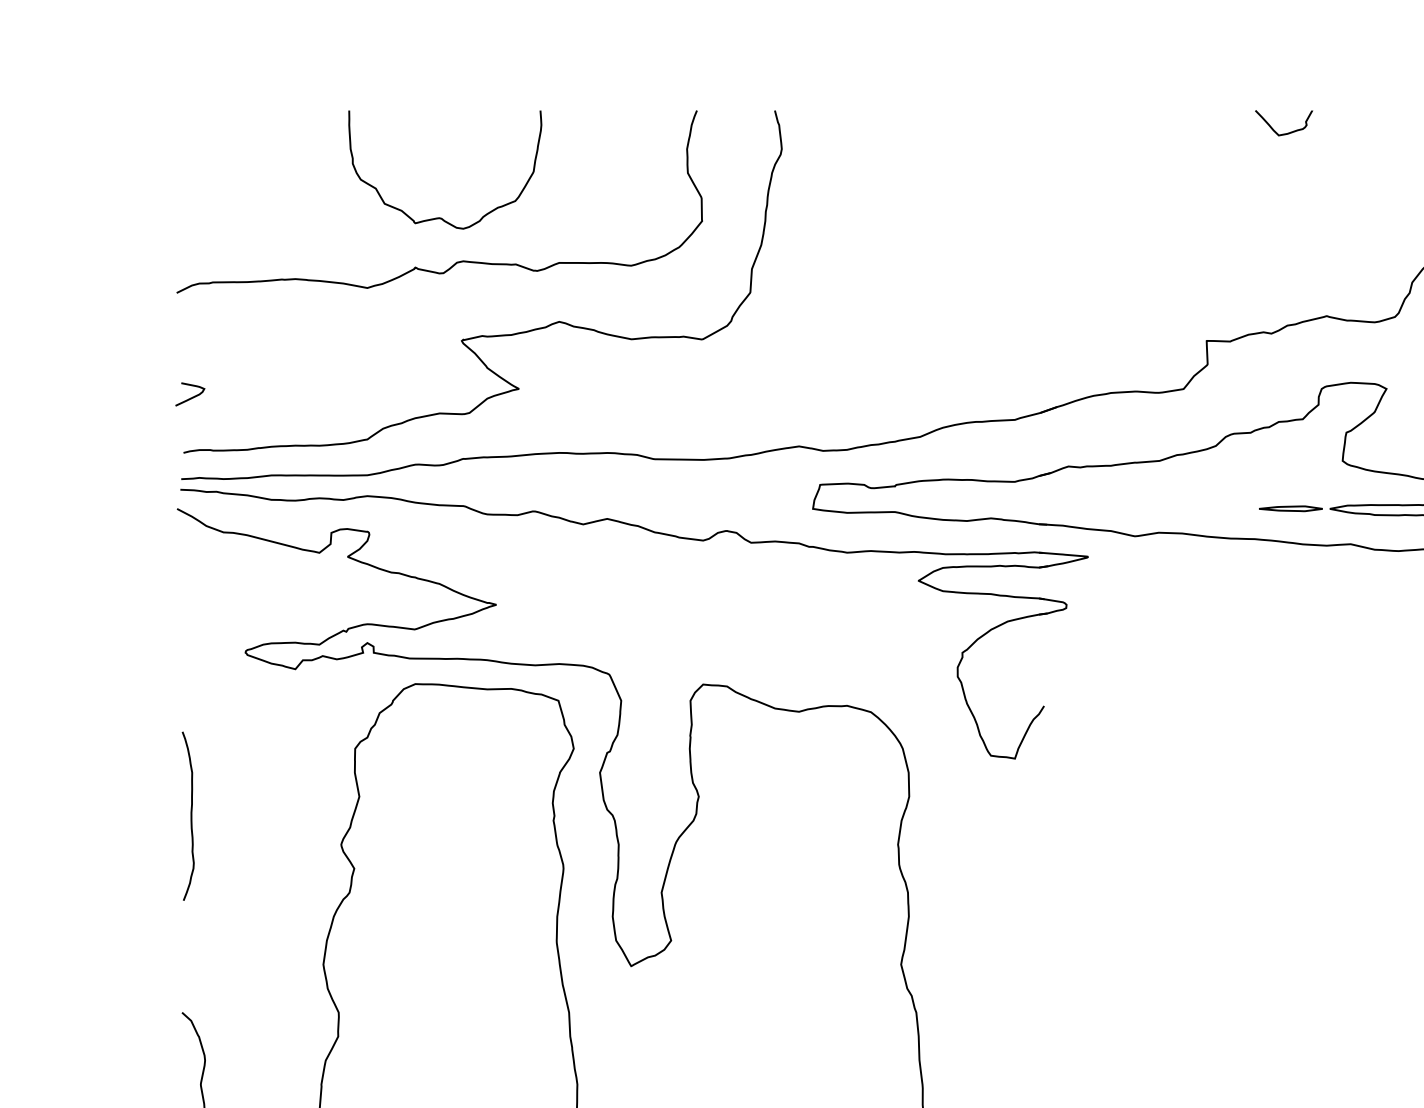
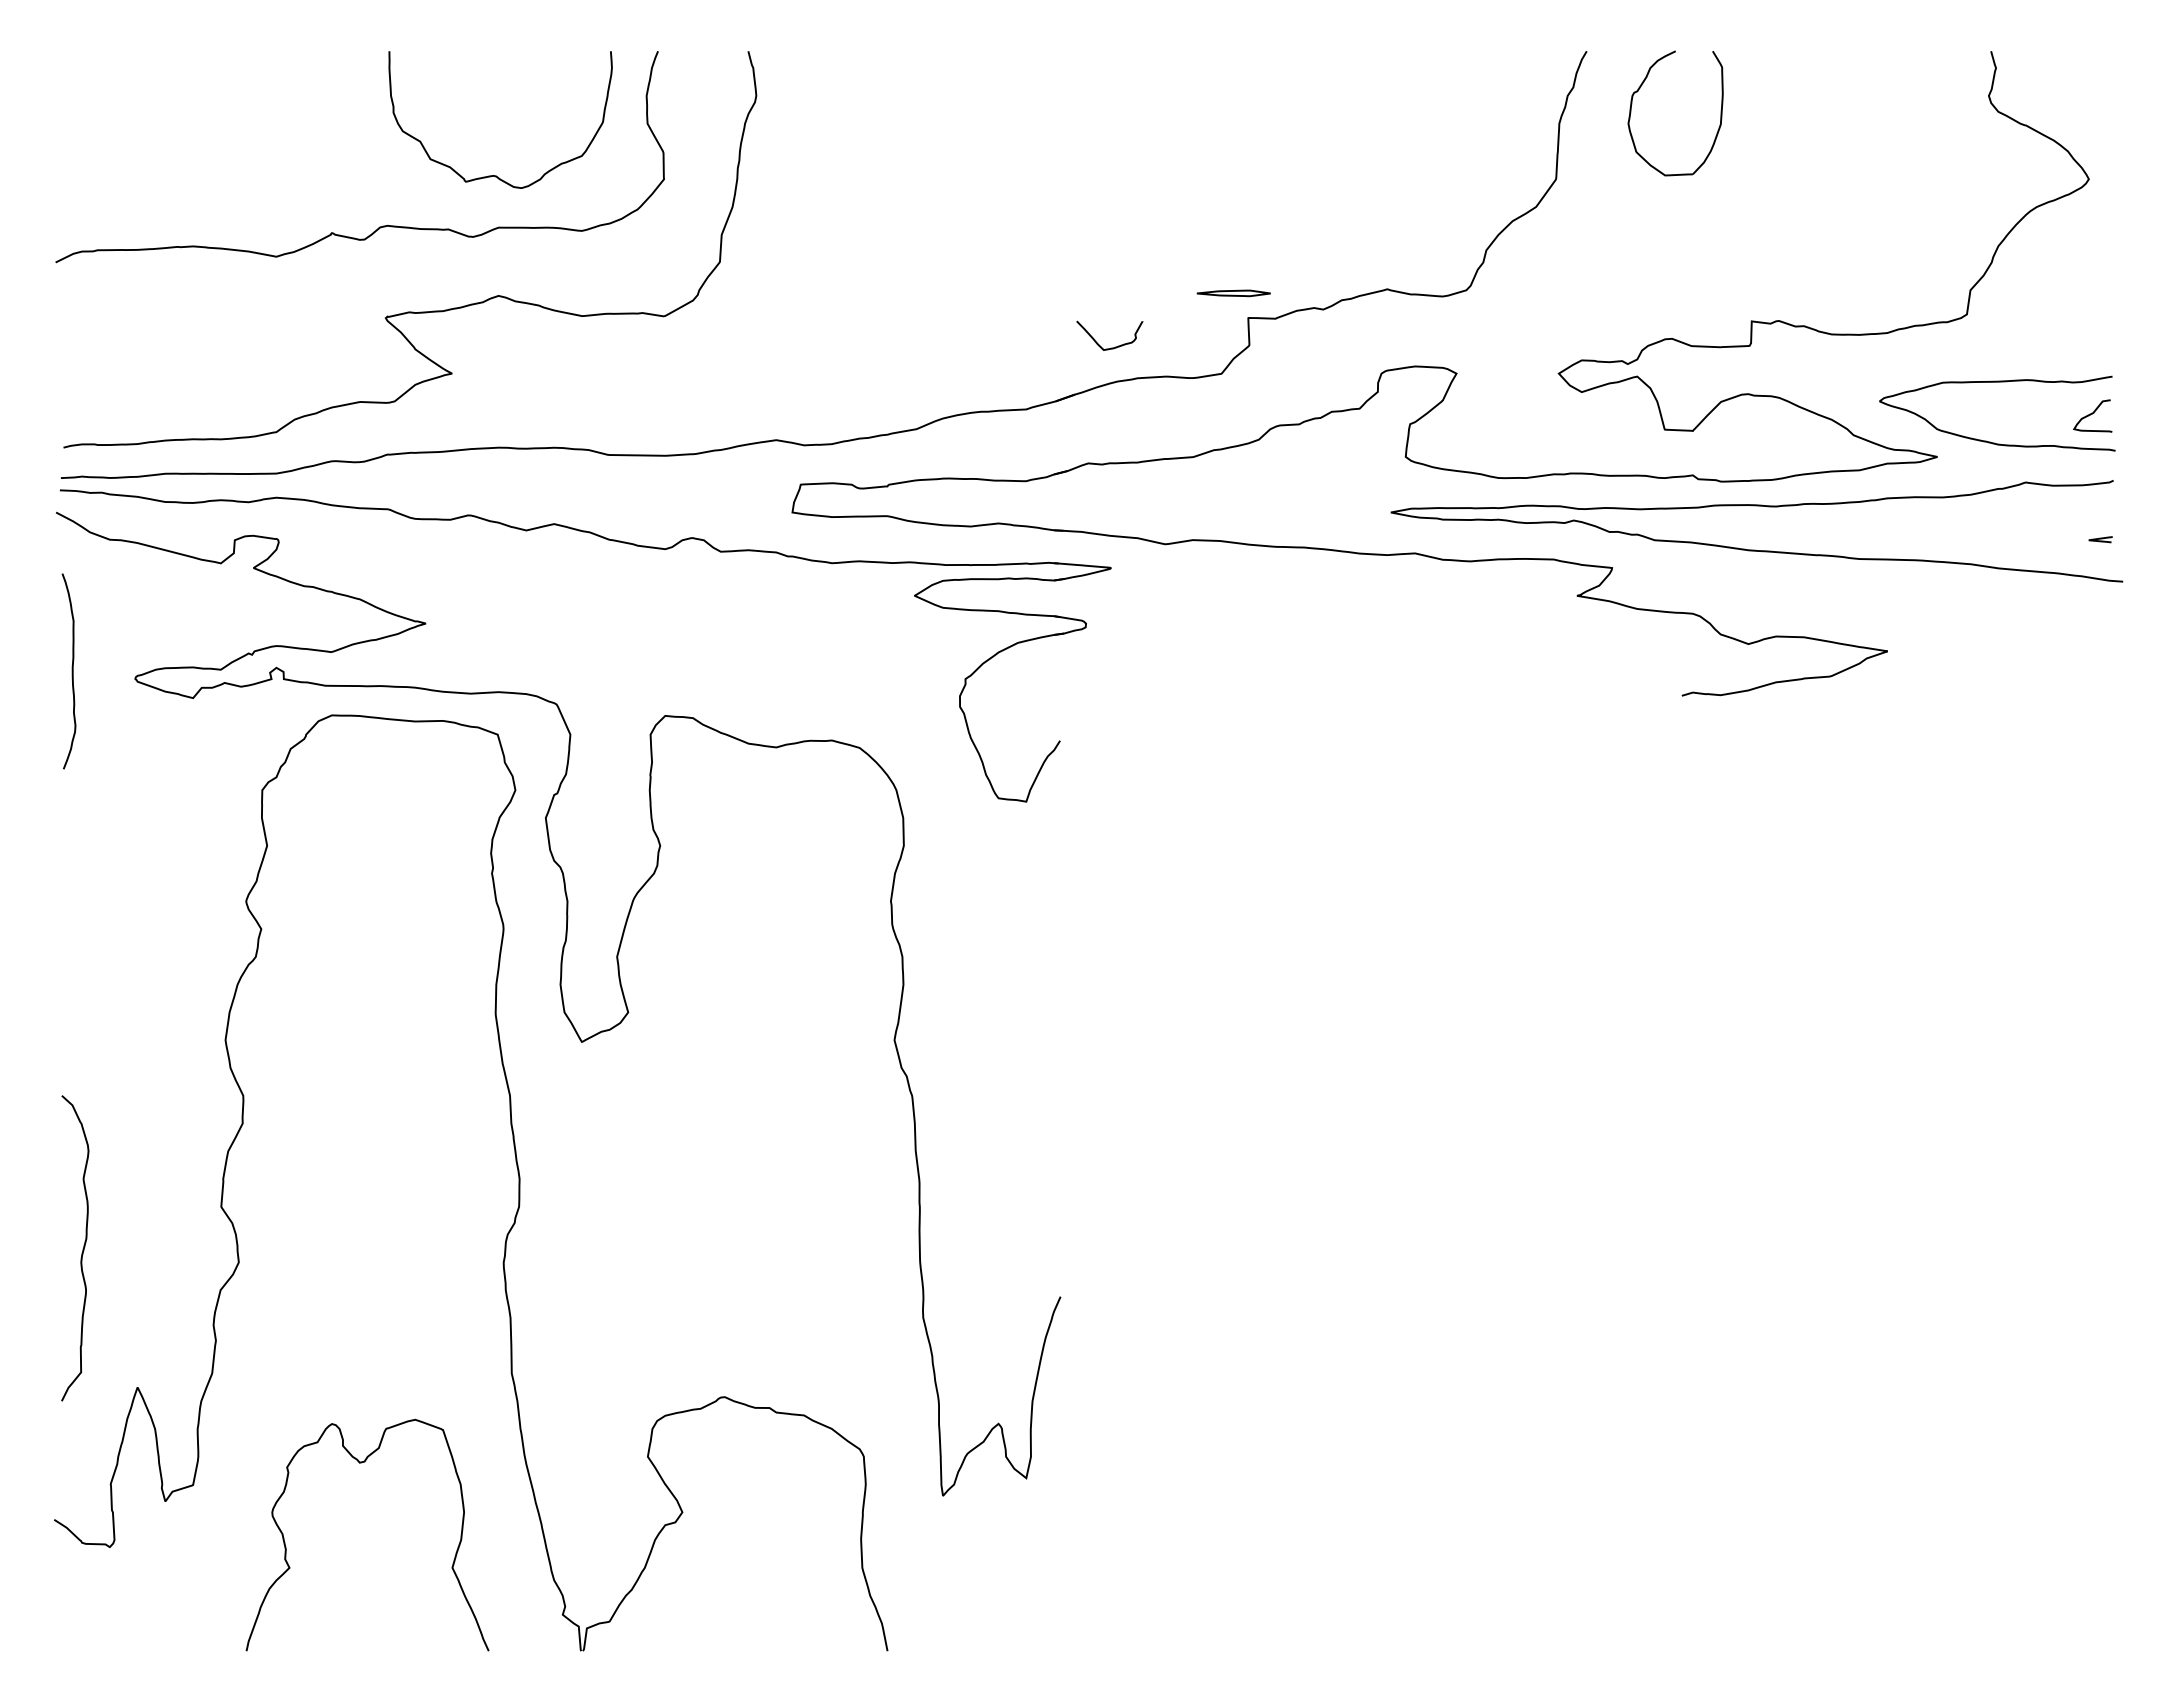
curve: (1285, 133) -> (1111, 347), moved
curve: (441, 217) -> (496, 175), moved
curve: (191, 397) -> (72, 383), removed
part: (1290, 508) -> (1233, 293), moved
curve: (190, 816) -> (71, 671), moved

